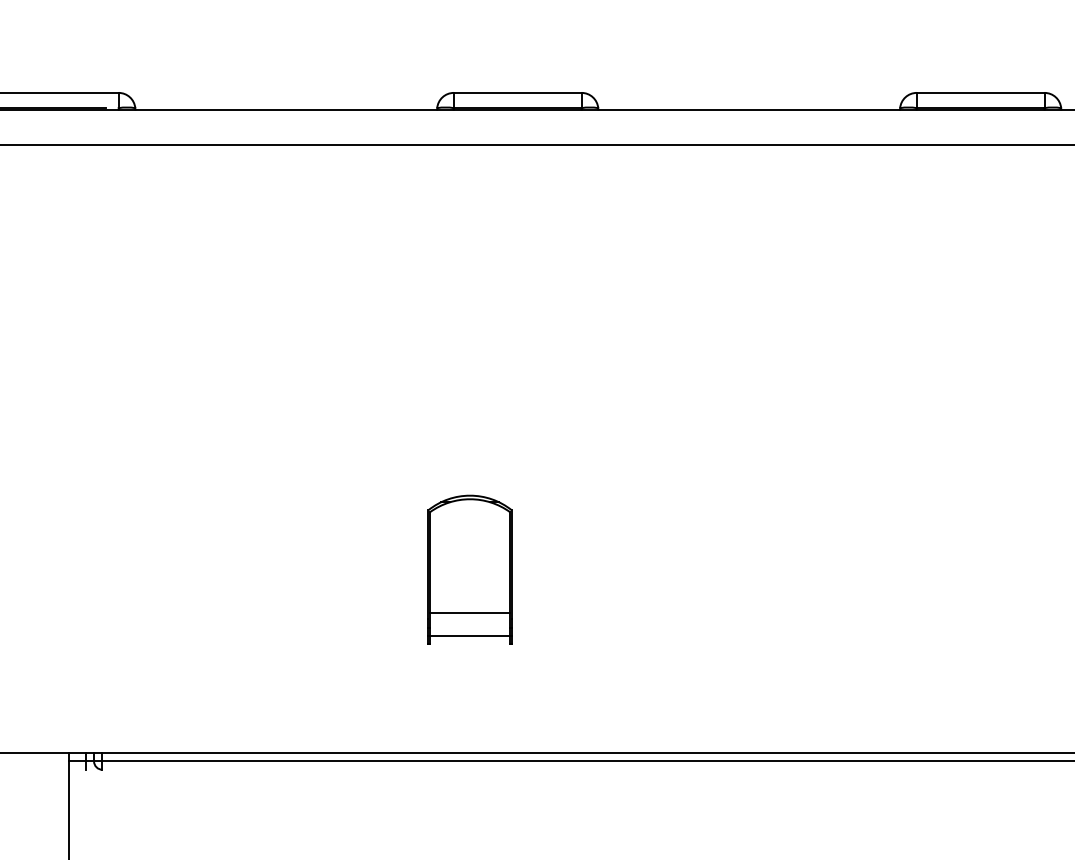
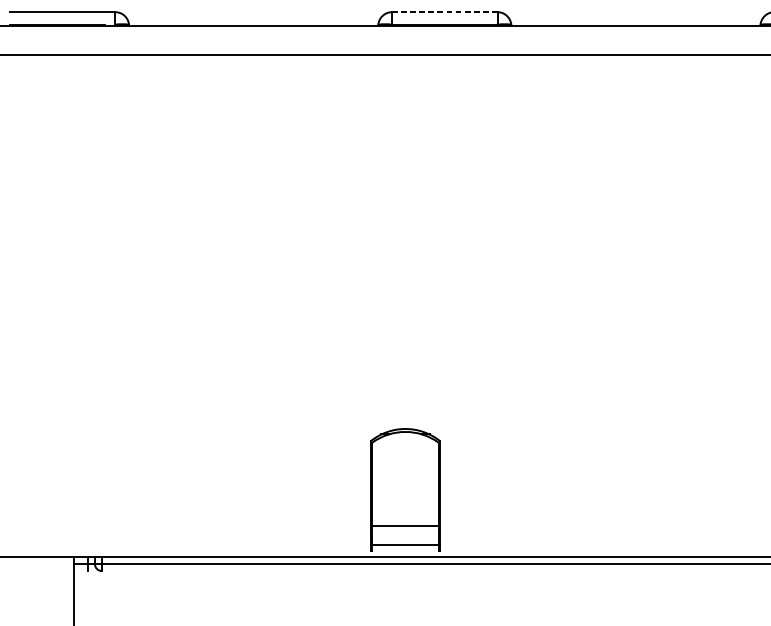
line: (517, 92) -> (444, 11), solid -> dashed
part: (469, 569) -> (404, 489), moved

